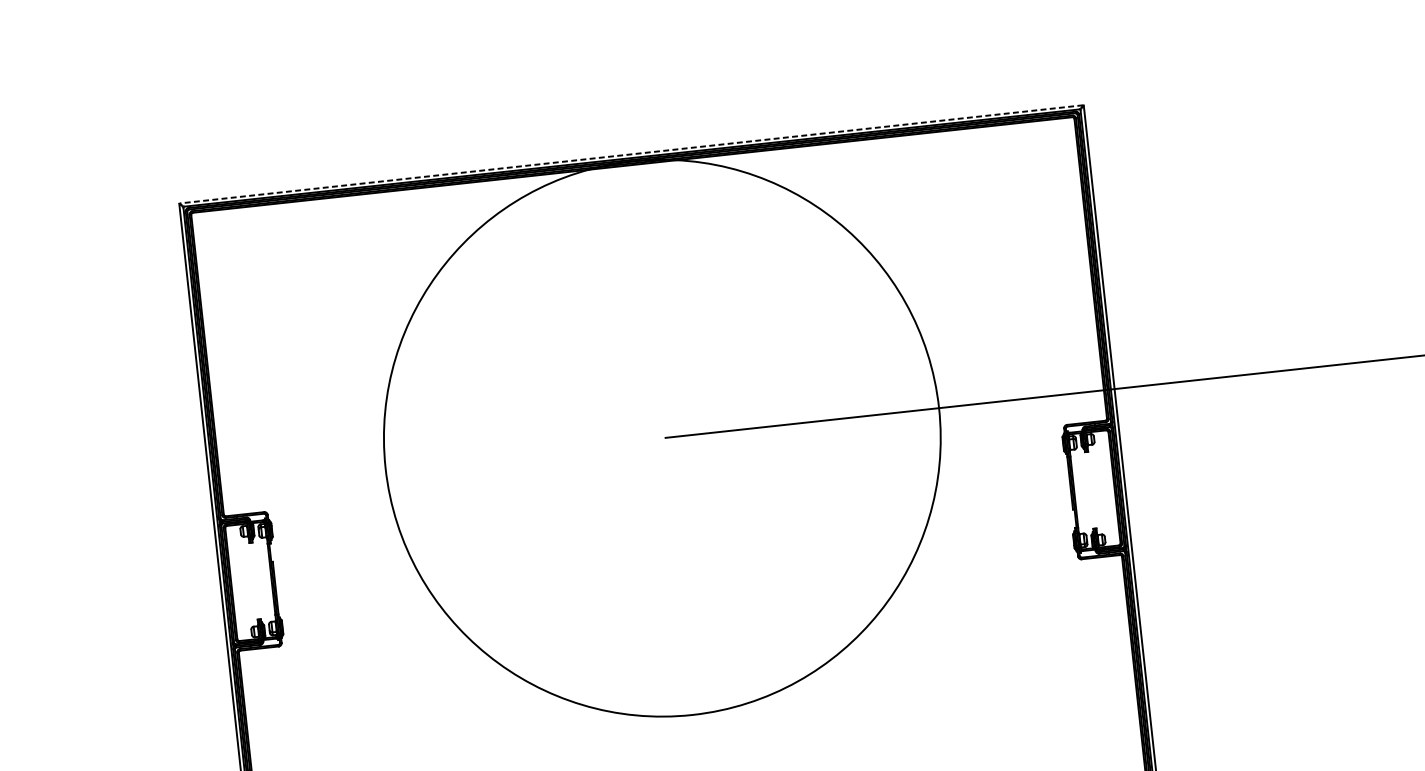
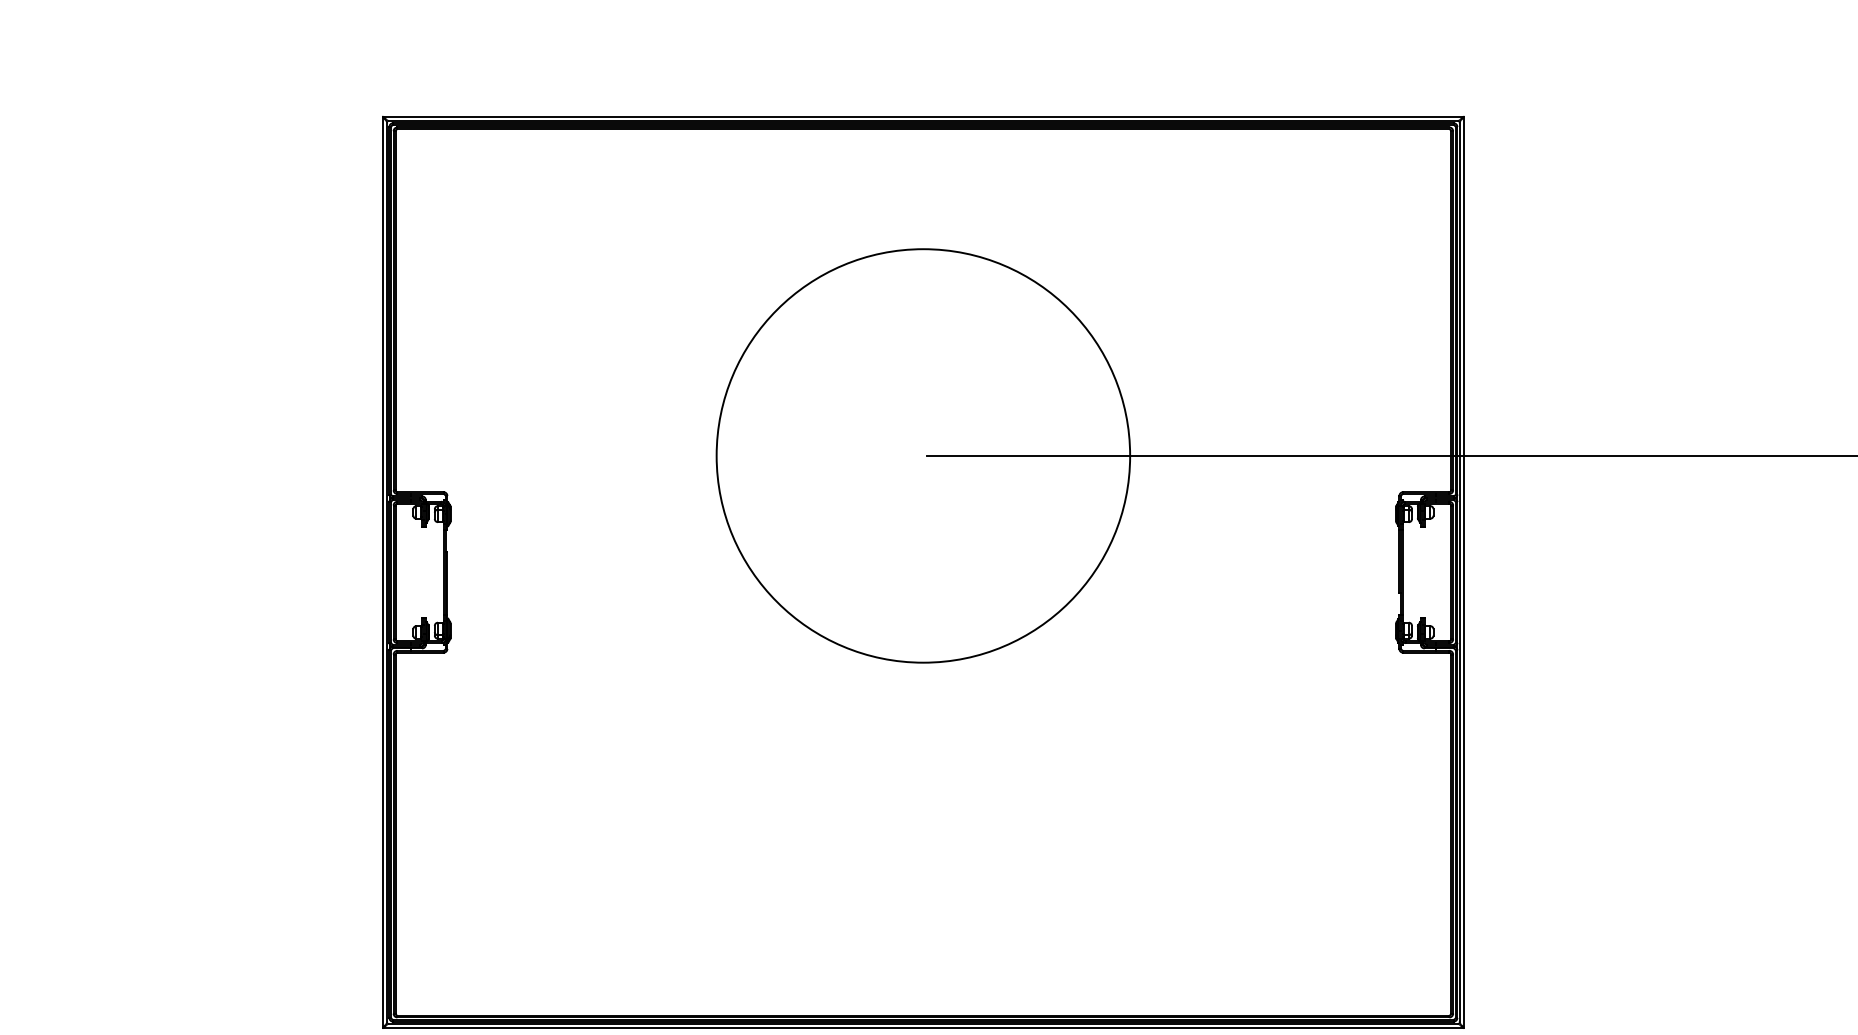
line: (631, 154) -> (923, 116), dashed -> solid
circle: (662, 437) -> (923, 455), size x0.62

